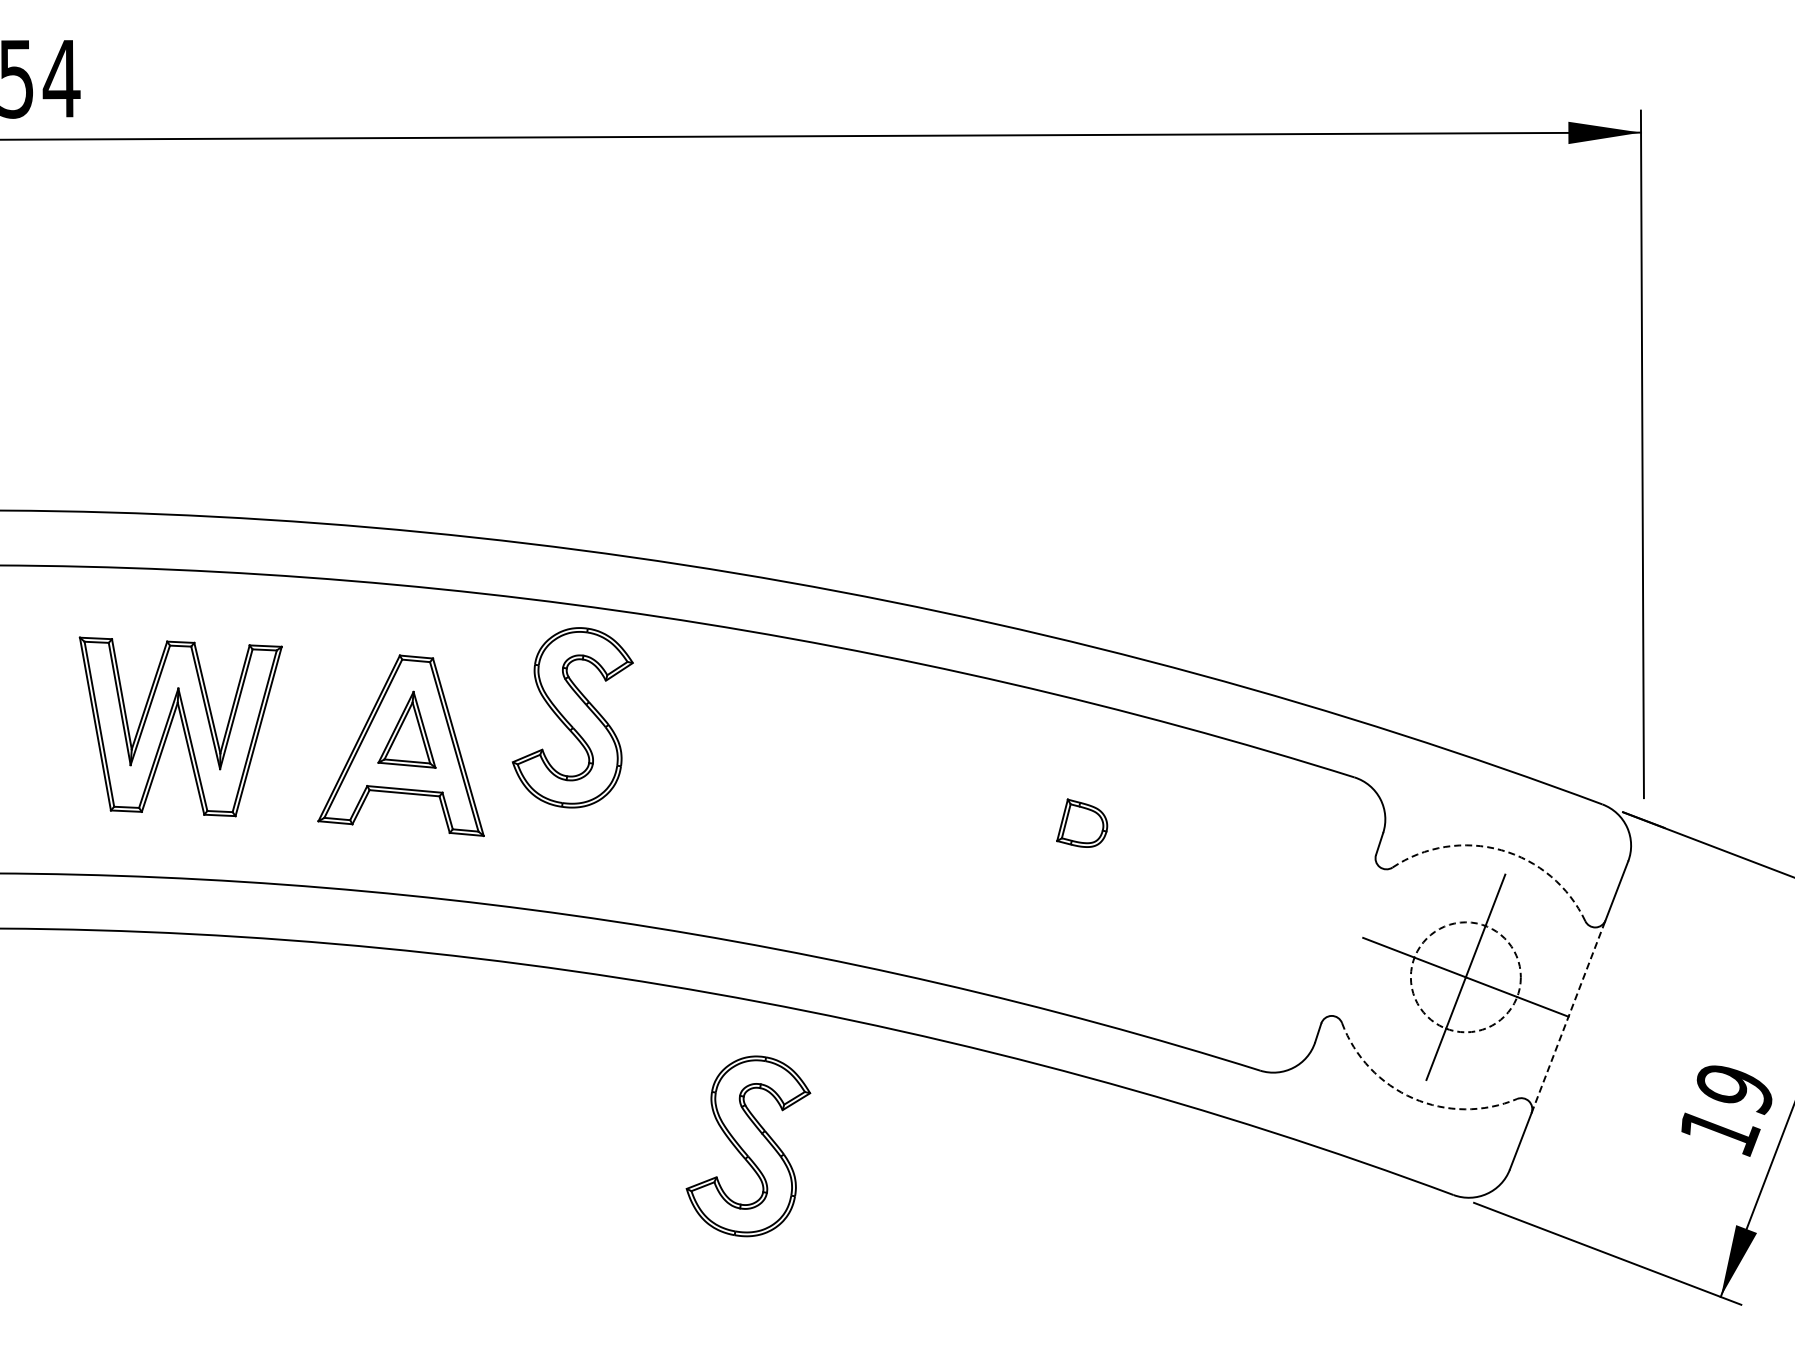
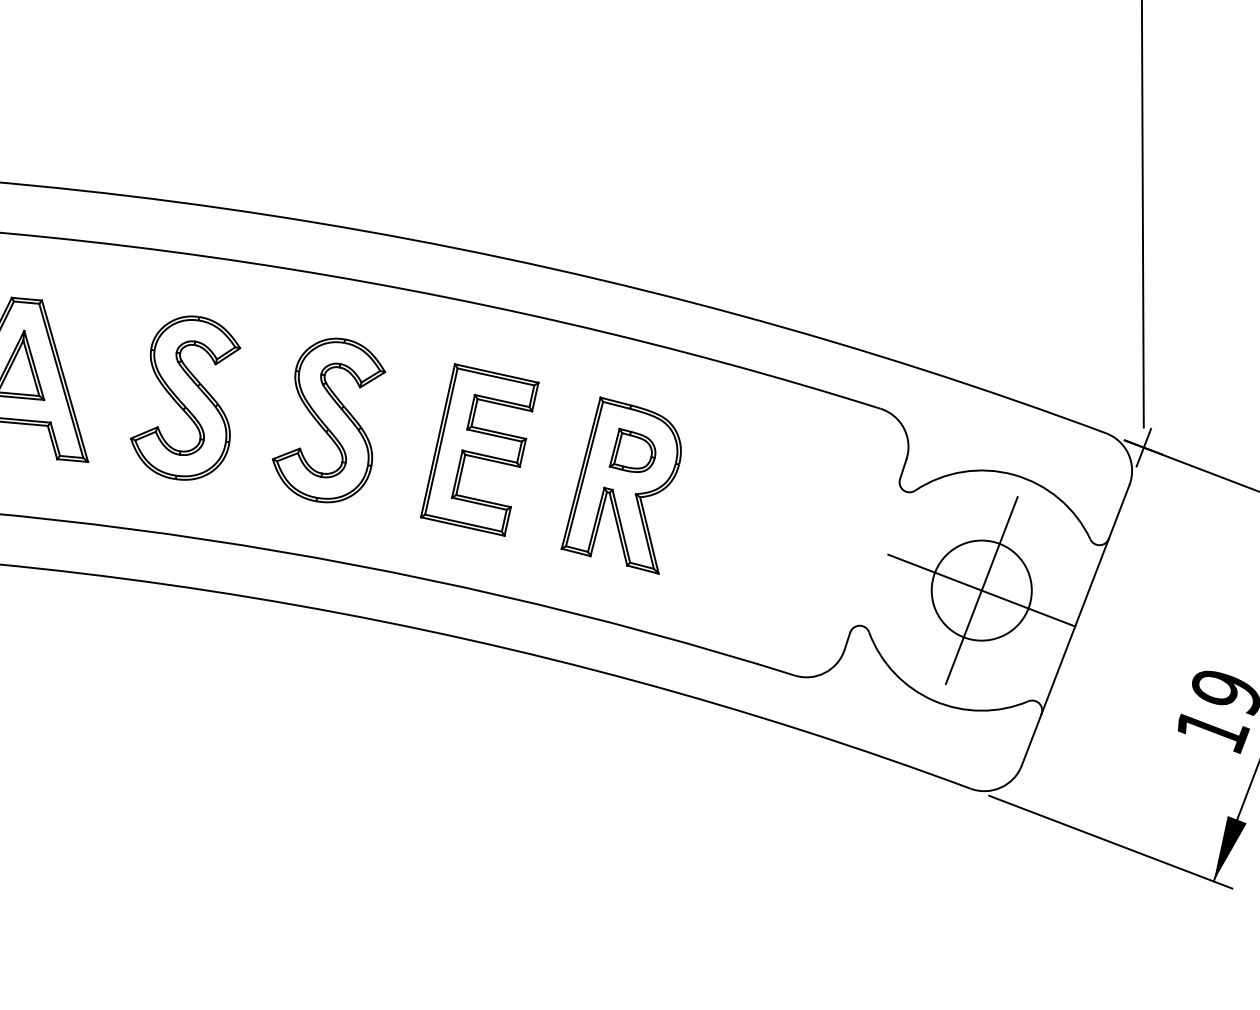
part: (572, 717) -> (185, 397), moved
line: (1643, 819) -> (1143, 446), added
part: (913, 822) -> (479, 449), added
arc: (1501, 850) -> (1014, 475), dashed -> solid
part: (1069, 861) -> (621, 485), added
circle: (1465, 977) -> (981, 590), dashed -> solid
line: (1568, 1016) -> (1075, 626), dashed -> solid
arc: (1413, 1098) -> (934, 700), dashed -> solid
part: (748, 1146) -> (329, 420), moved

